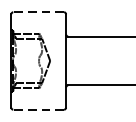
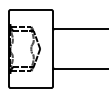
line: (38, 11) -> (30, 9), dashed -> solid
line: (38, 110) -> (30, 88), dashed -> solid

